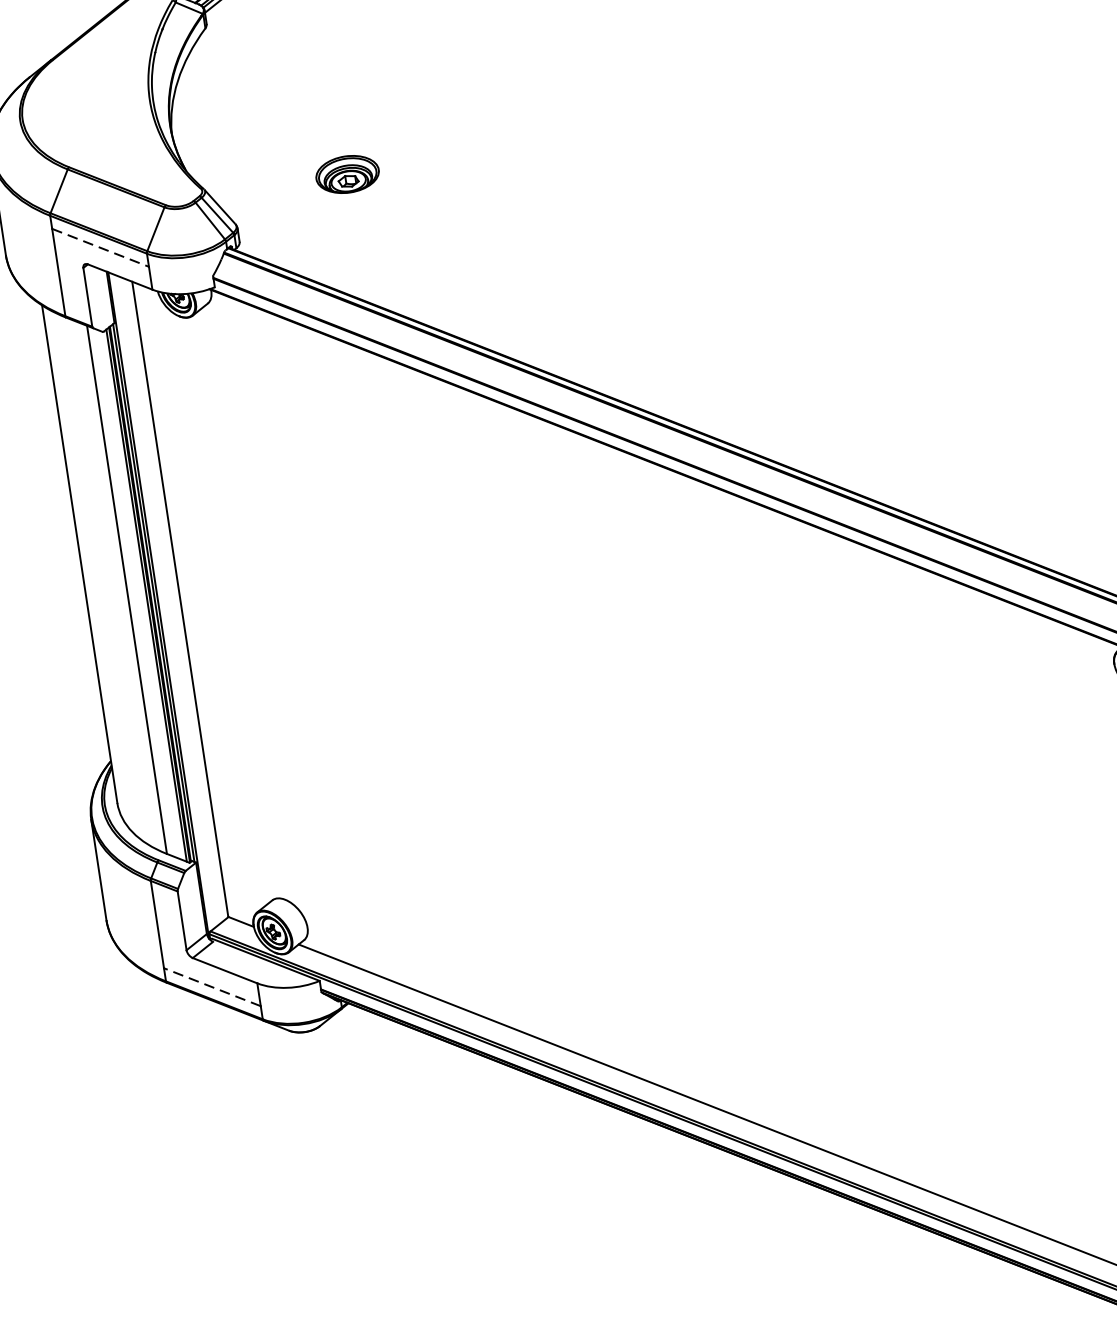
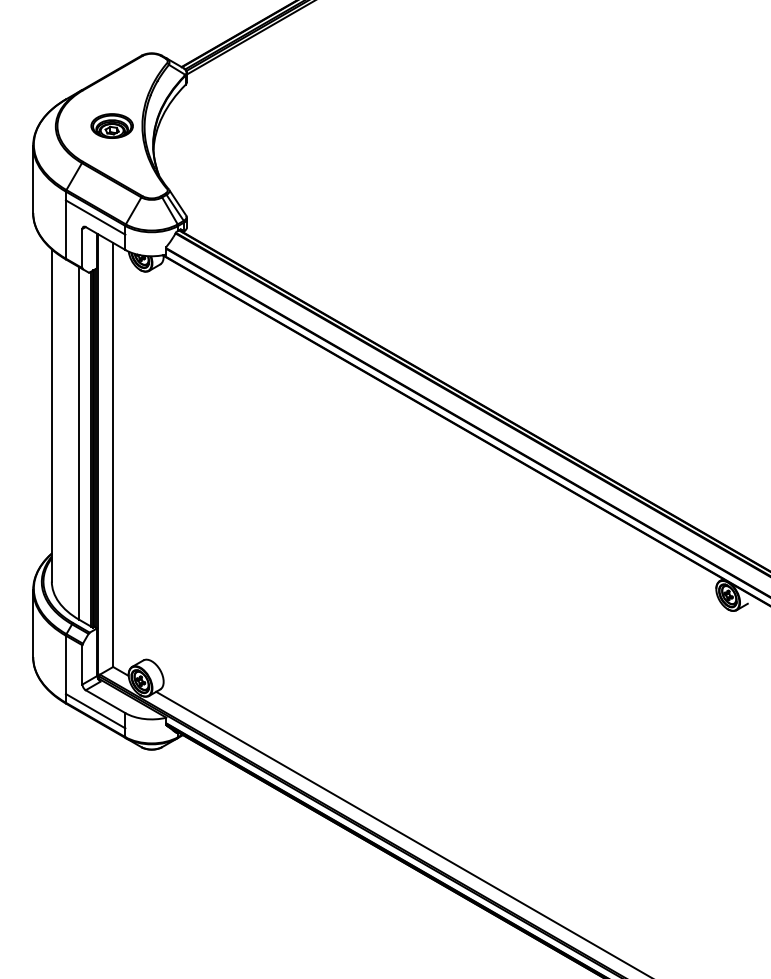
part: (346, 173) -> (111, 125), moved
line: (101, 247) -> (96, 217), dashed -> solid
line: (211, 986) -> (95, 710), dashed -> solid

